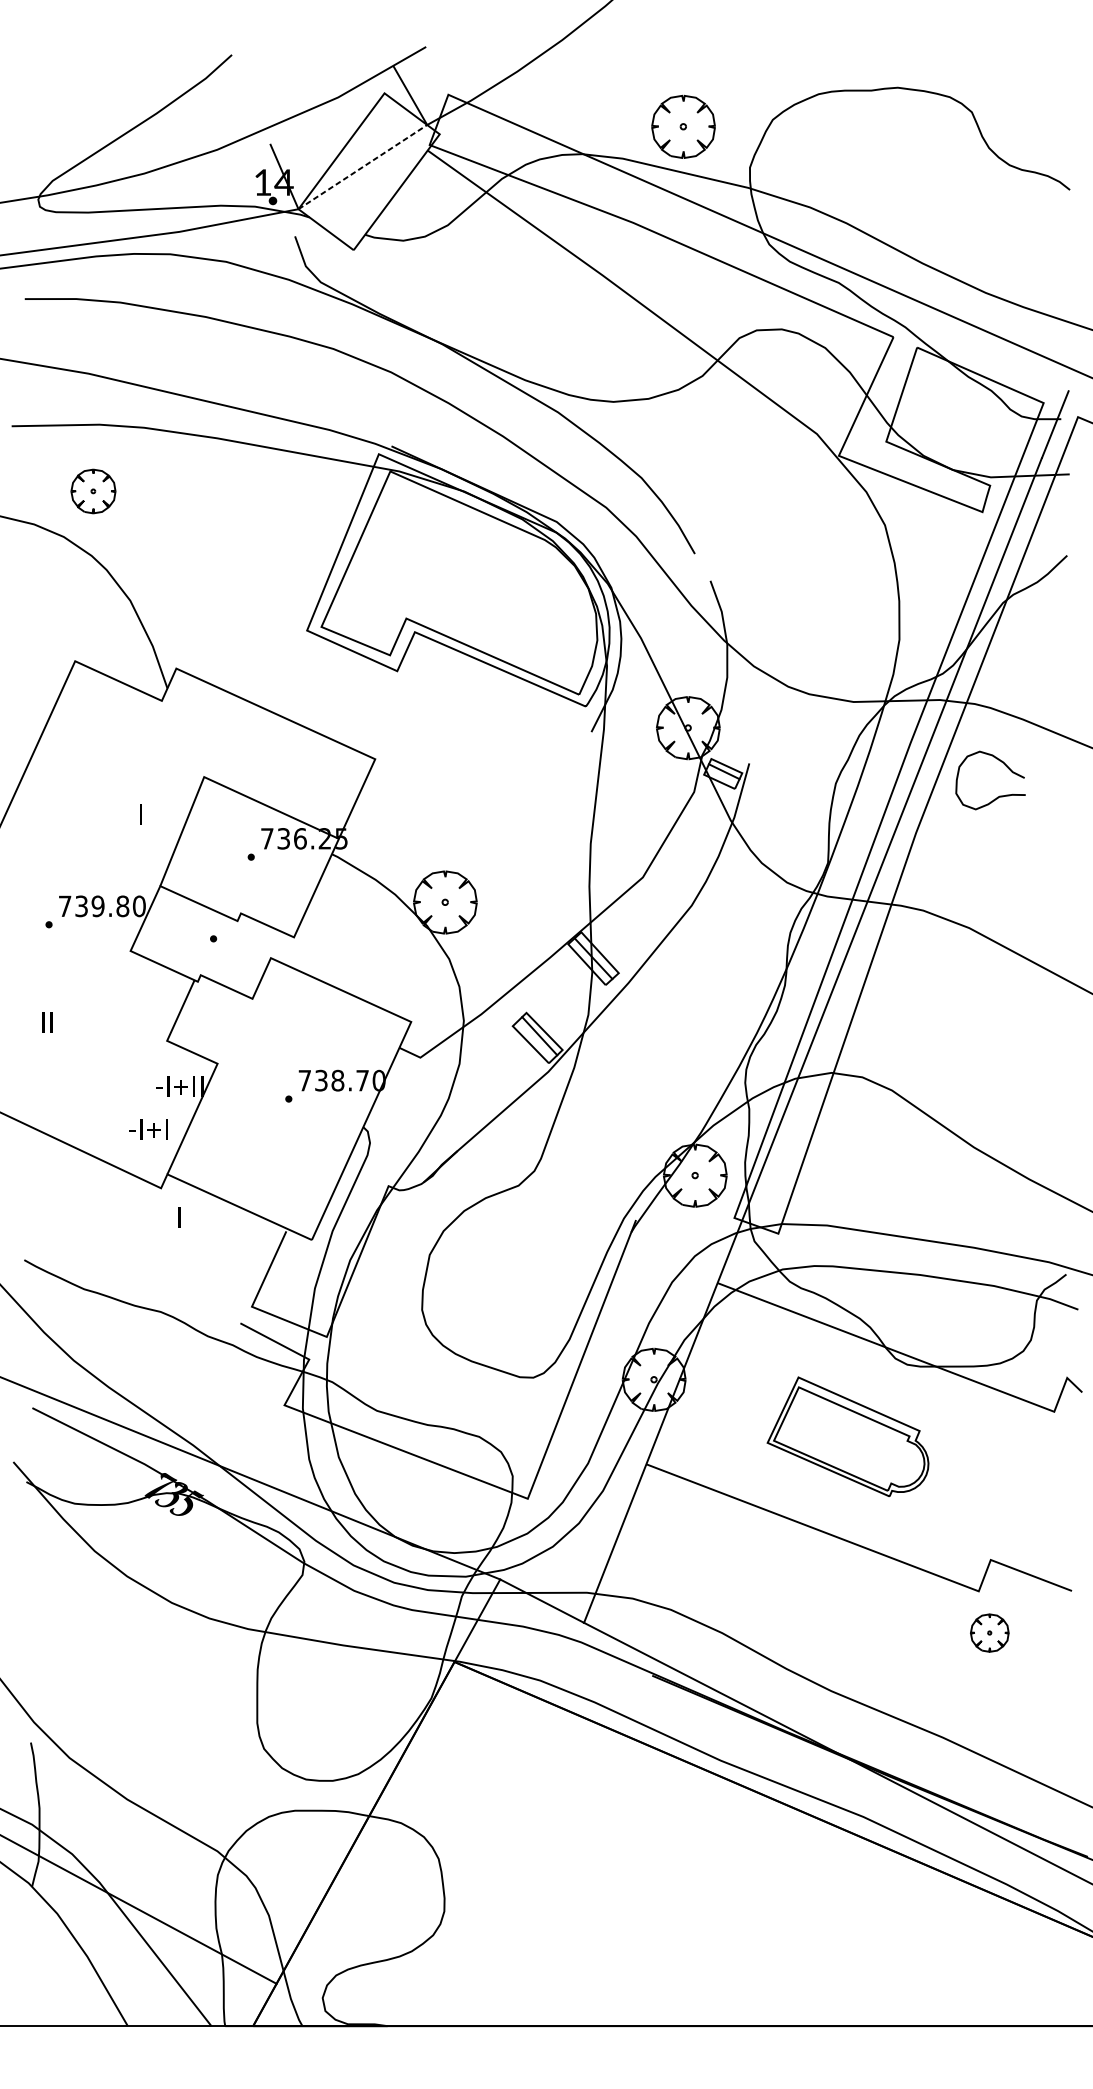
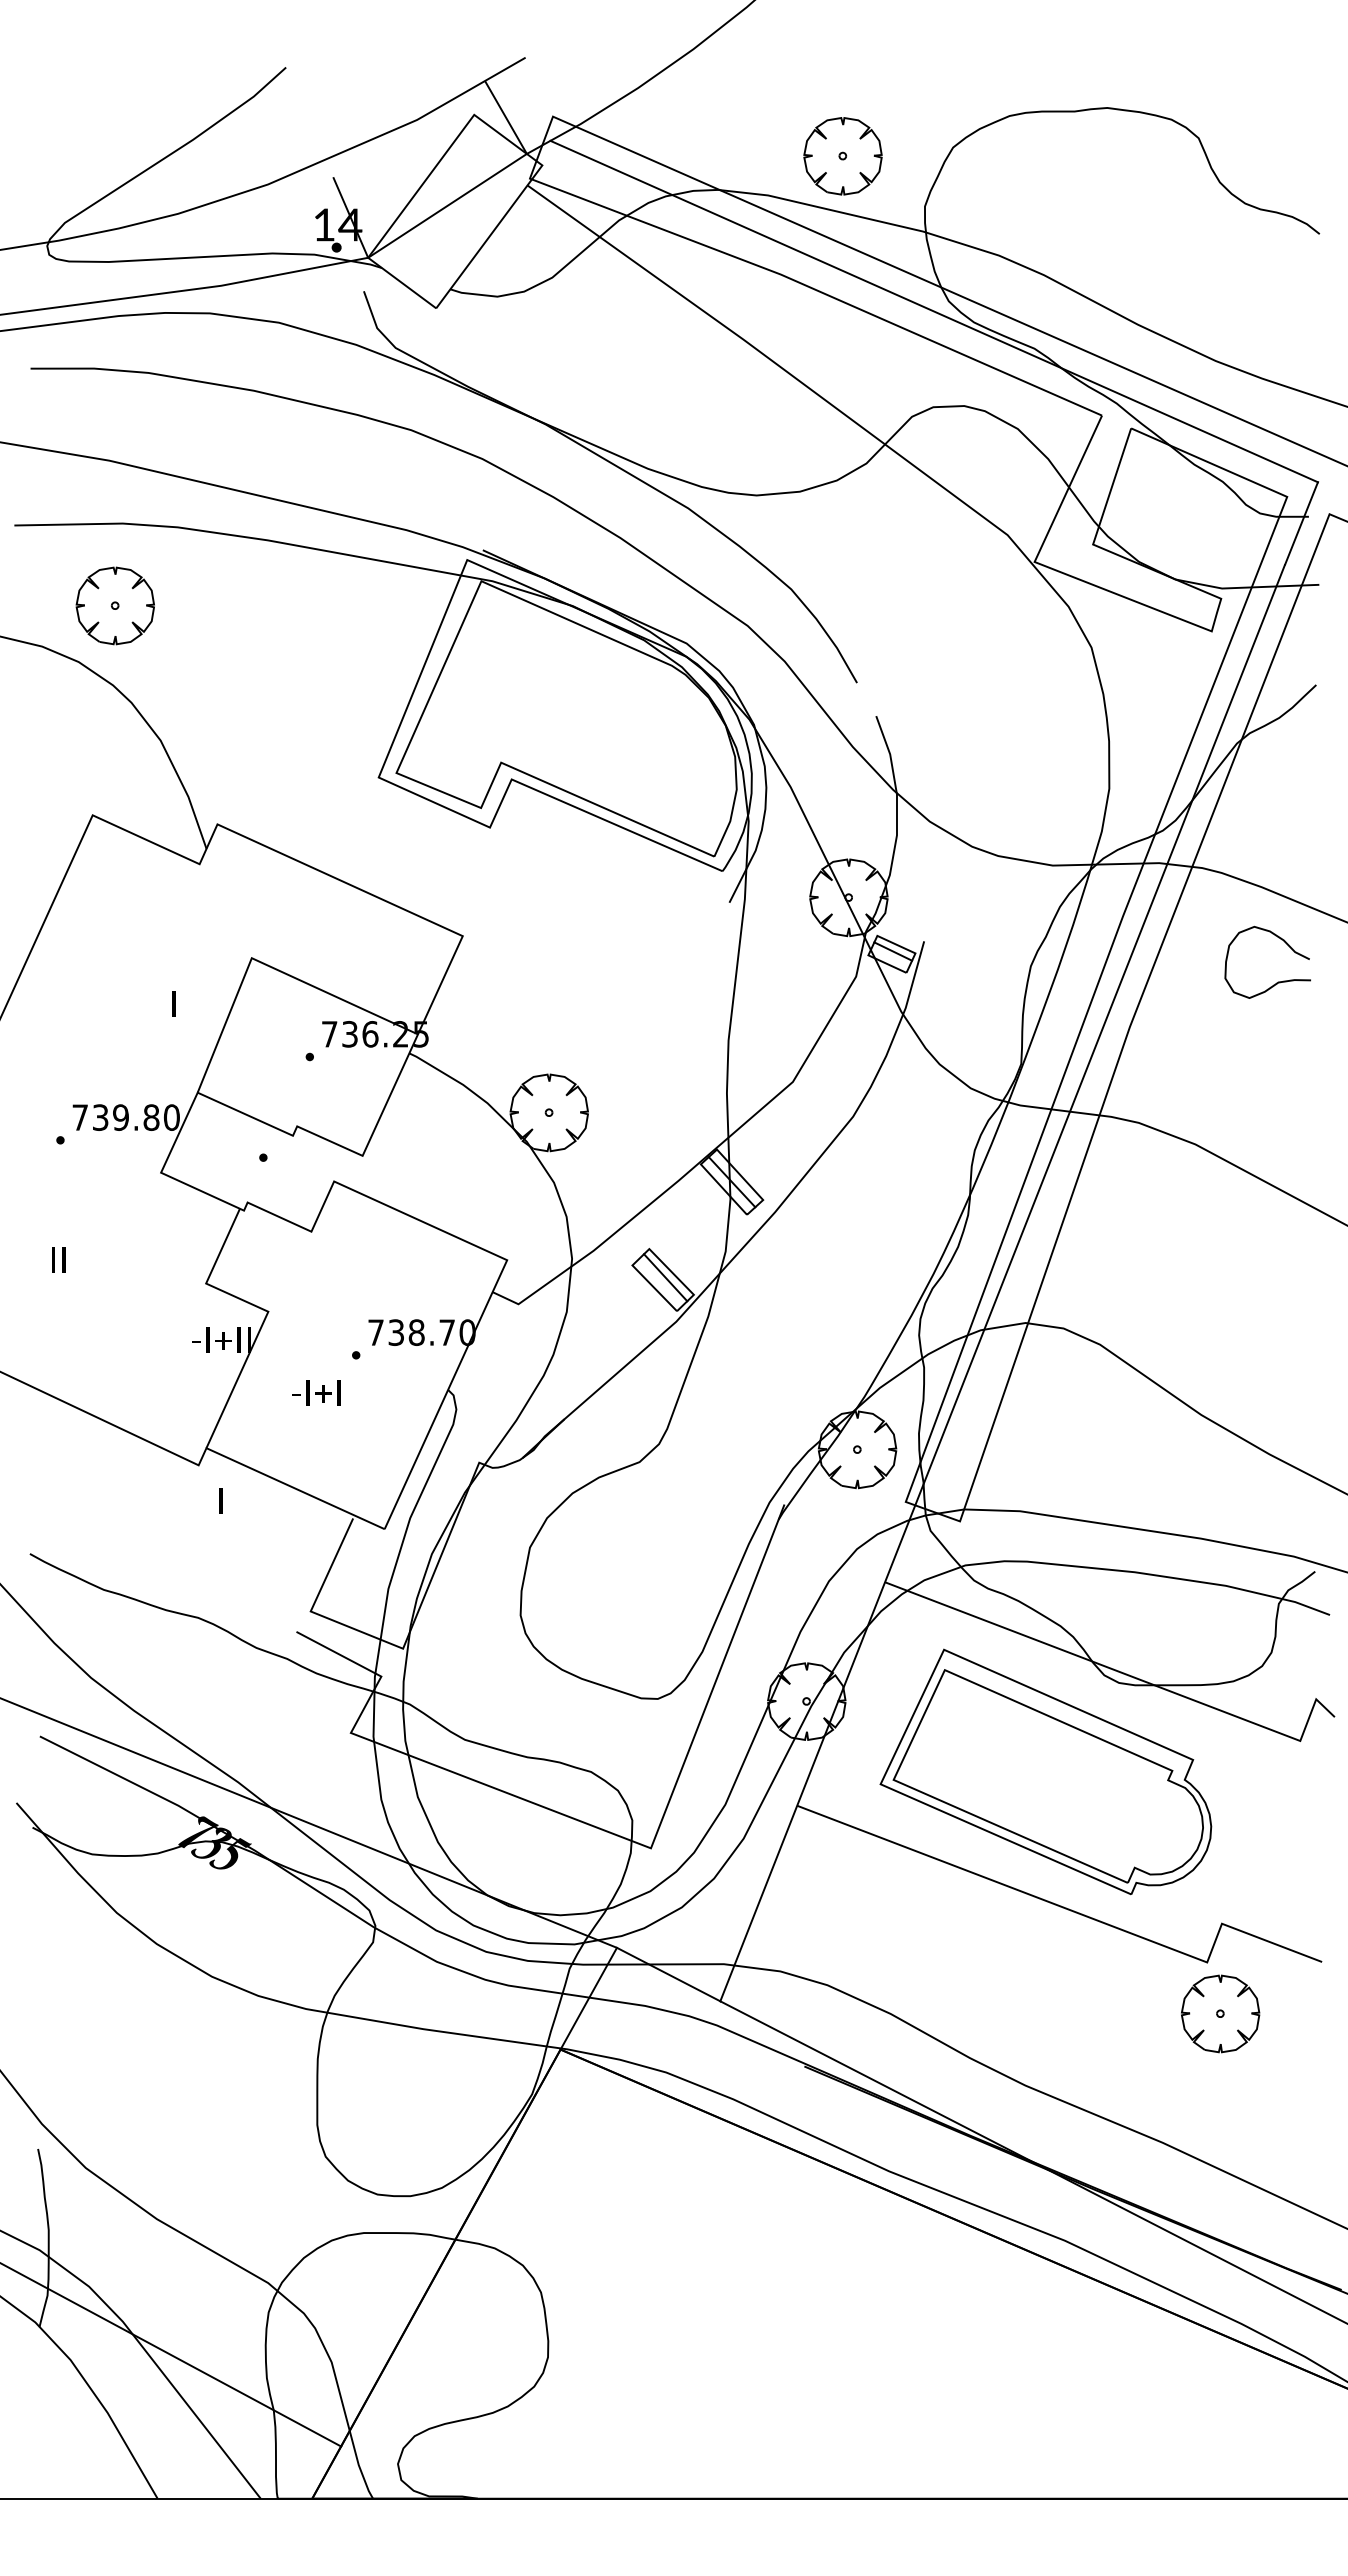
line: (362, 166) -> (447, 205), dashed -> solid
line: (756, 252) -> (933, 311), added
part: (92, 491) -> (114, 605), size x1.43
curve: (999, 795) -> (1278, 981), moved
text: (148, 1129) -> (316, 1392), moved
part: (847, 1436) -> (1045, 1771), size x1.67
part: (989, 1632) -> (1220, 2013), size x1.67

